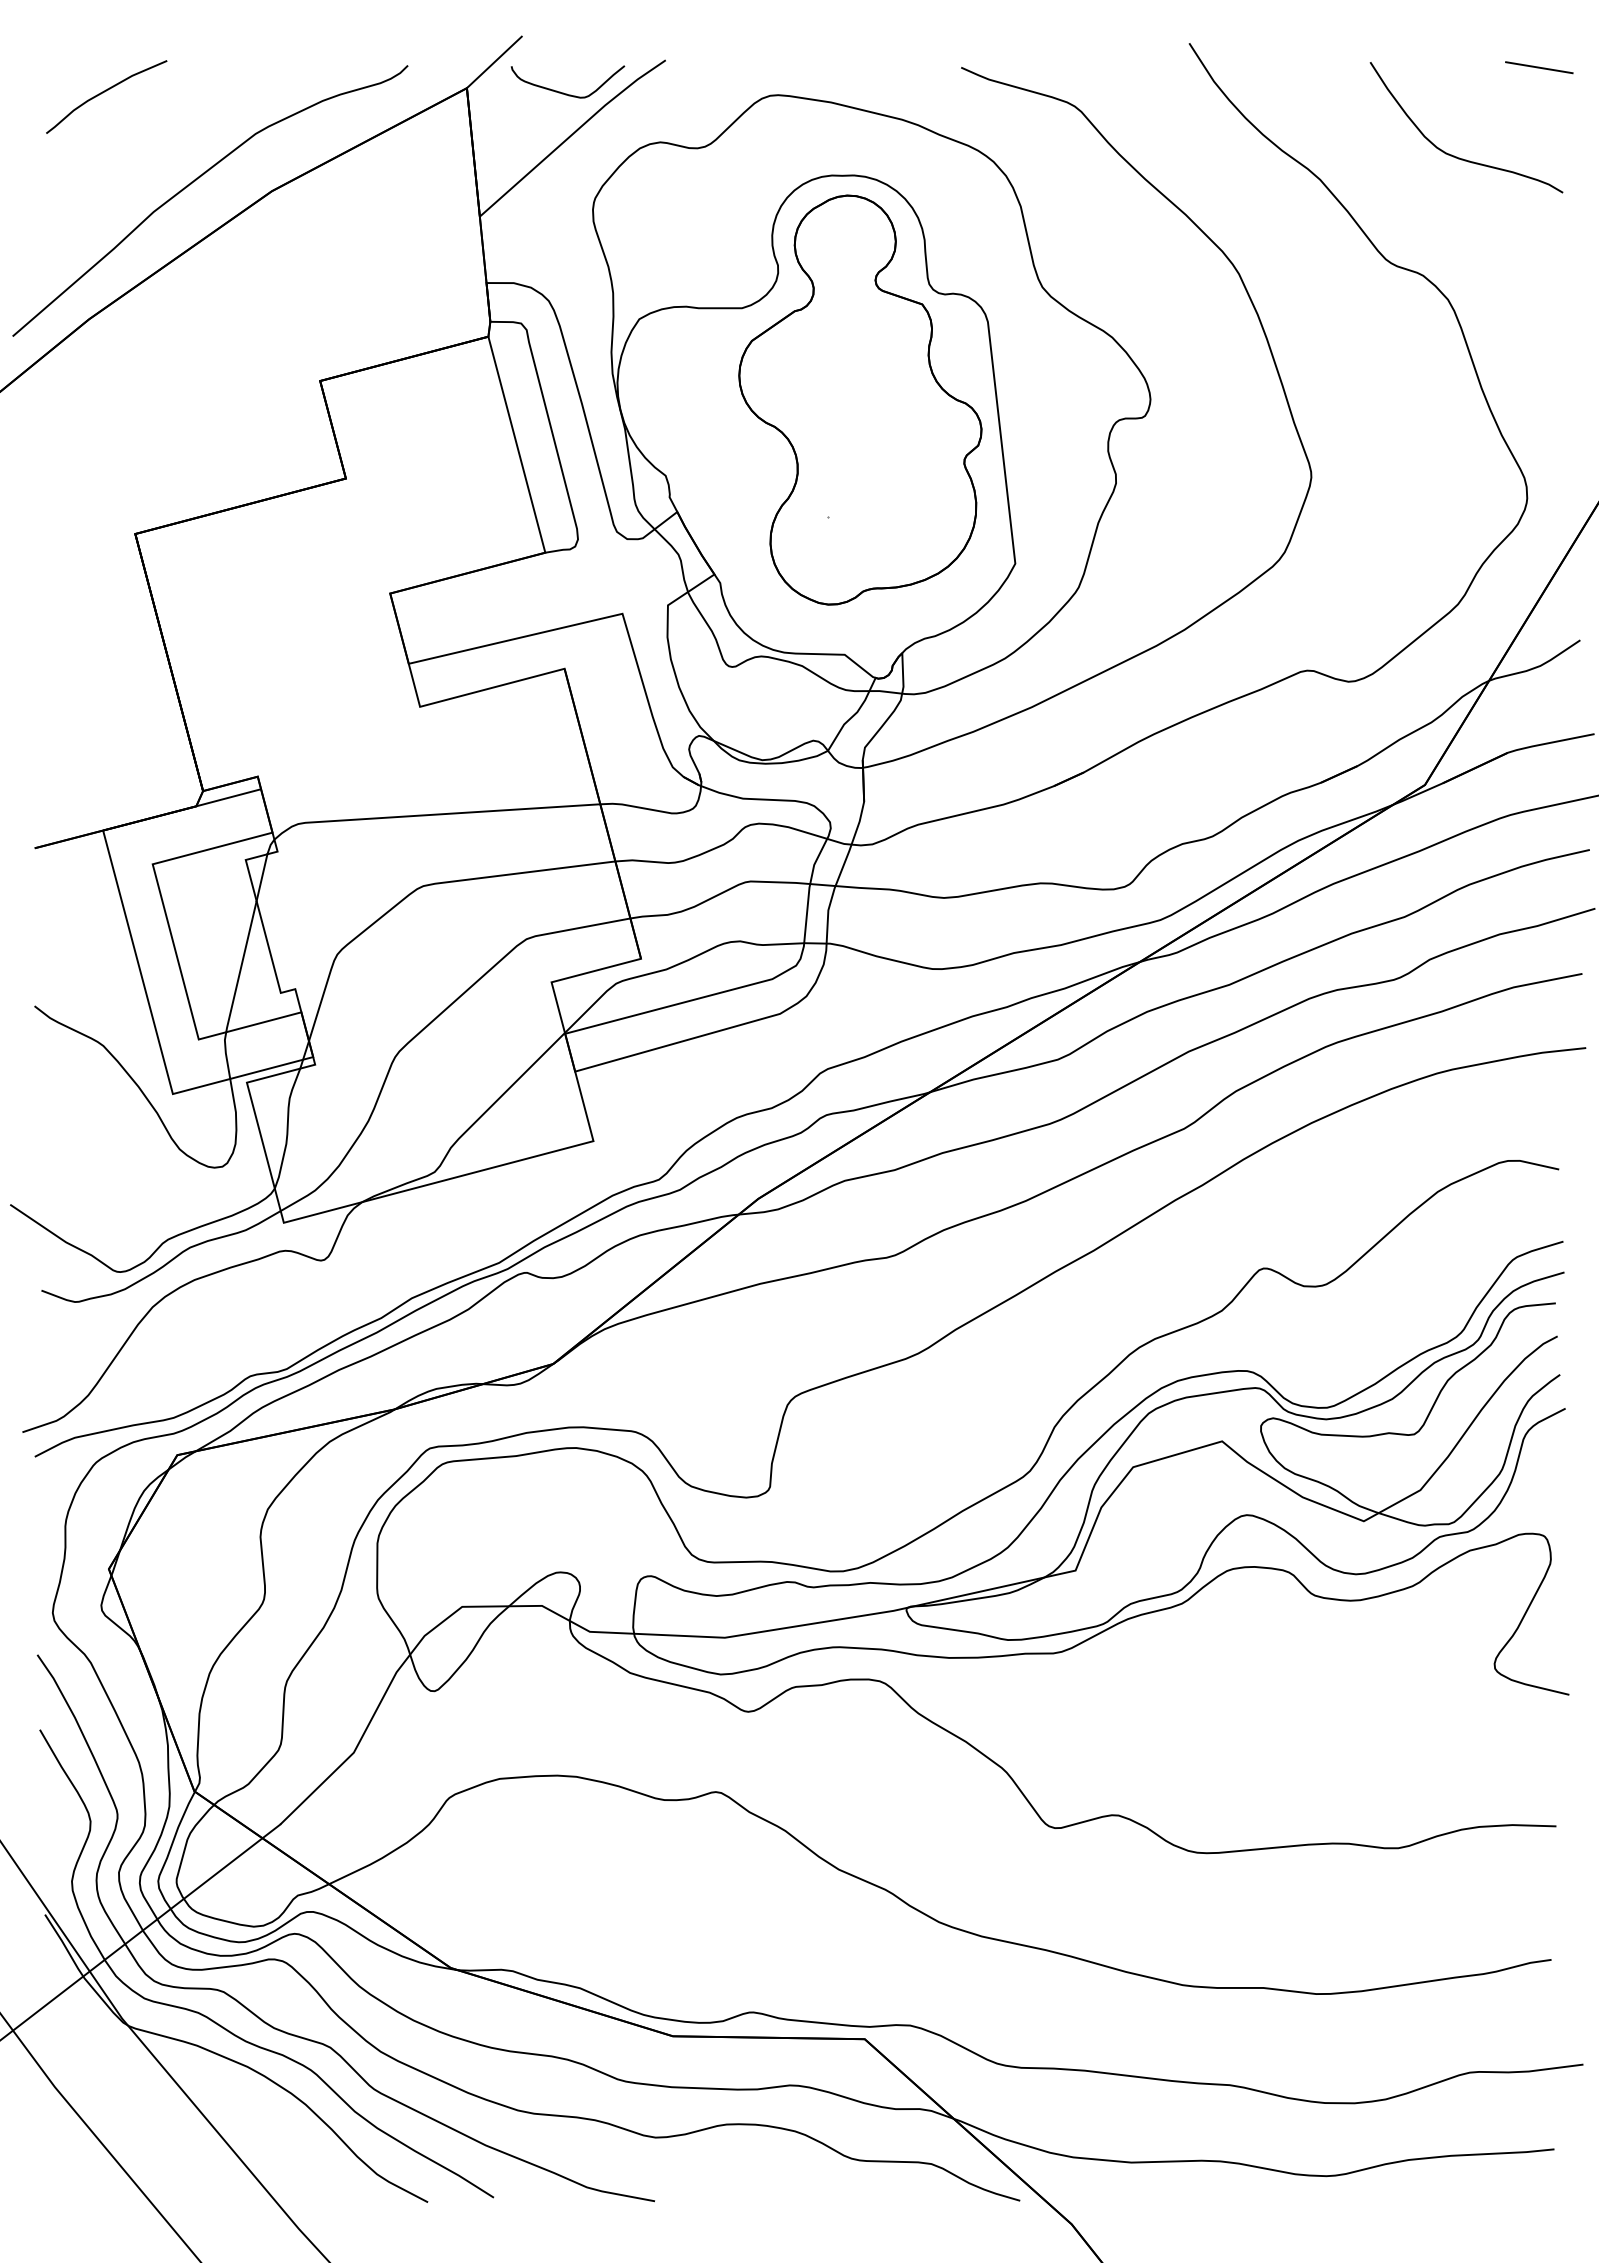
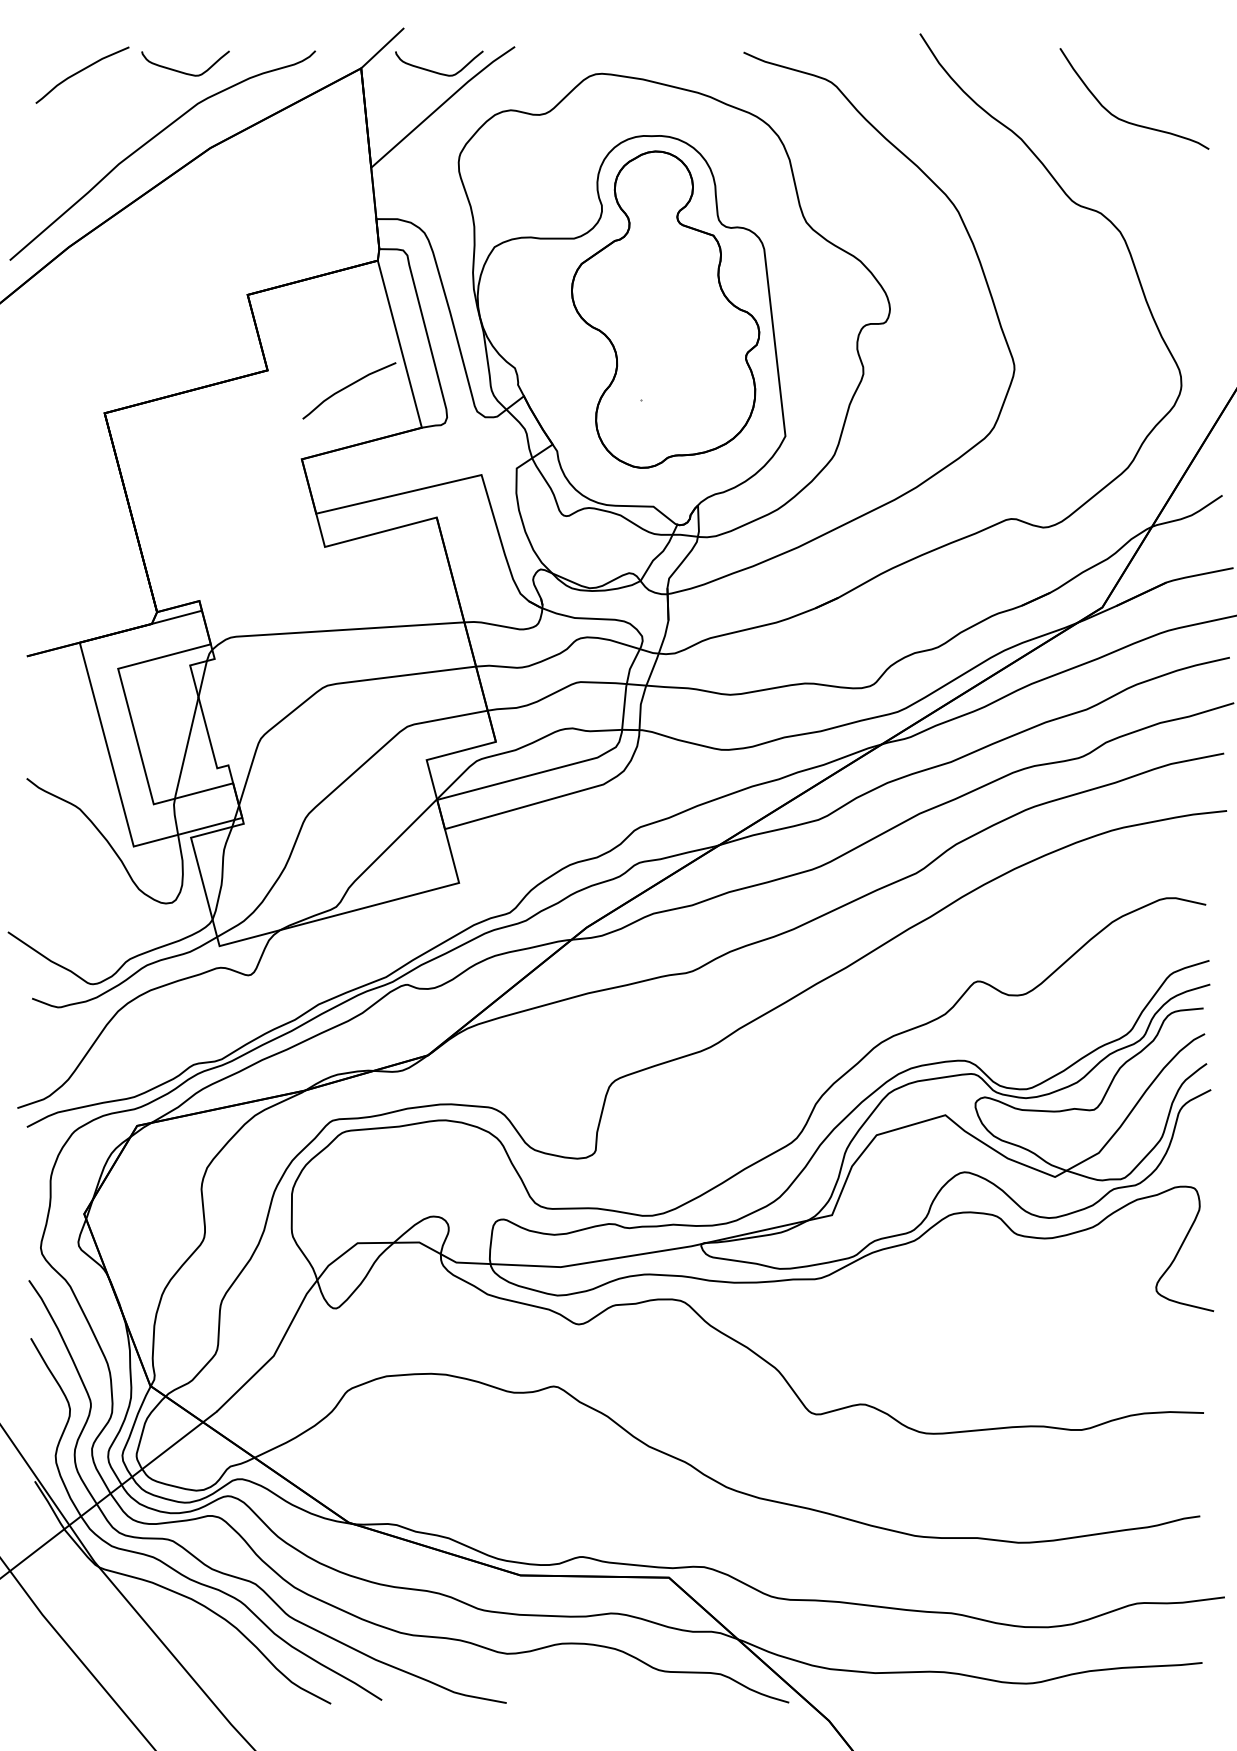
line: (1539, 67) -> (1190, 52), removed
curve: (235, 92) -> (182, 71), added
curve: (448, 501) -> (346, 388), added

